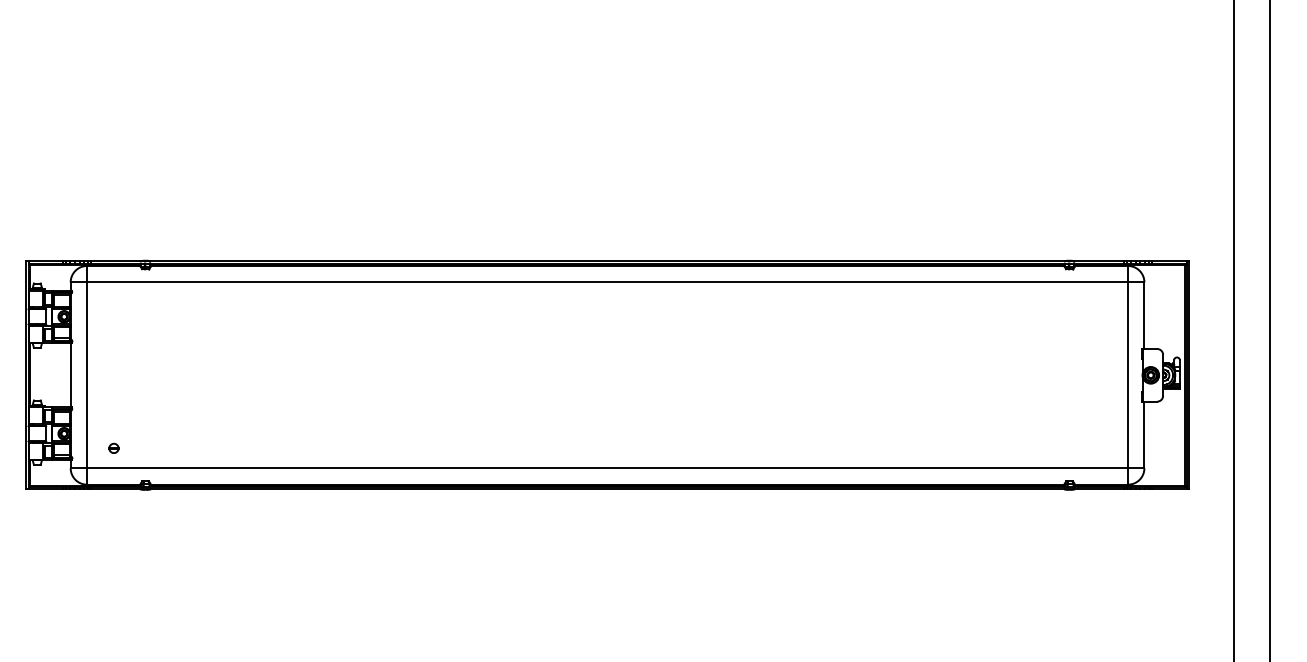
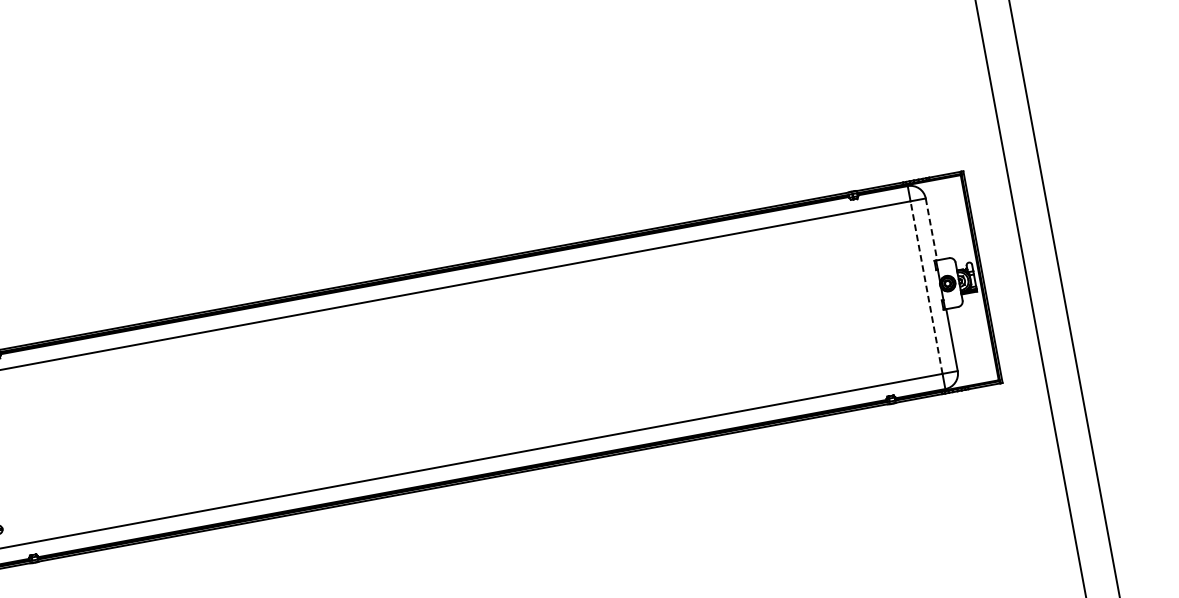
line: (1144, 316) -> (931, 230), solid -> dashed
line: (1128, 375) -> (927, 287), solid -> dashed

